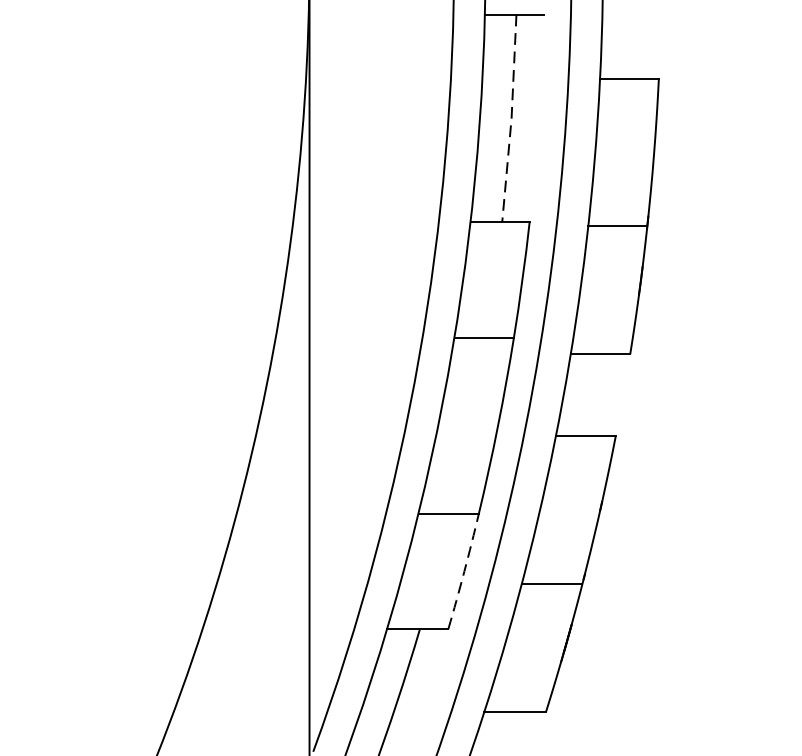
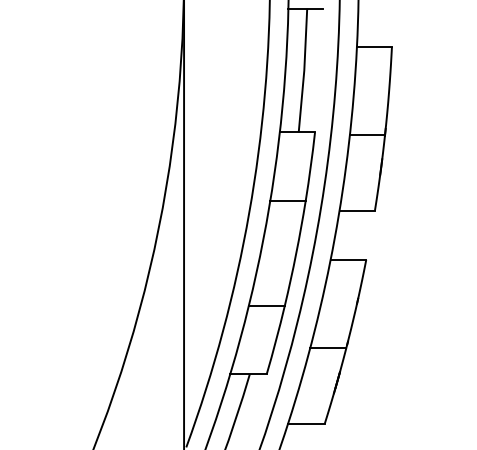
line: (511, 118) -> (304, 70), dashed -> solid
arc: (464, 572) -> (276, 340), dashed -> solid

